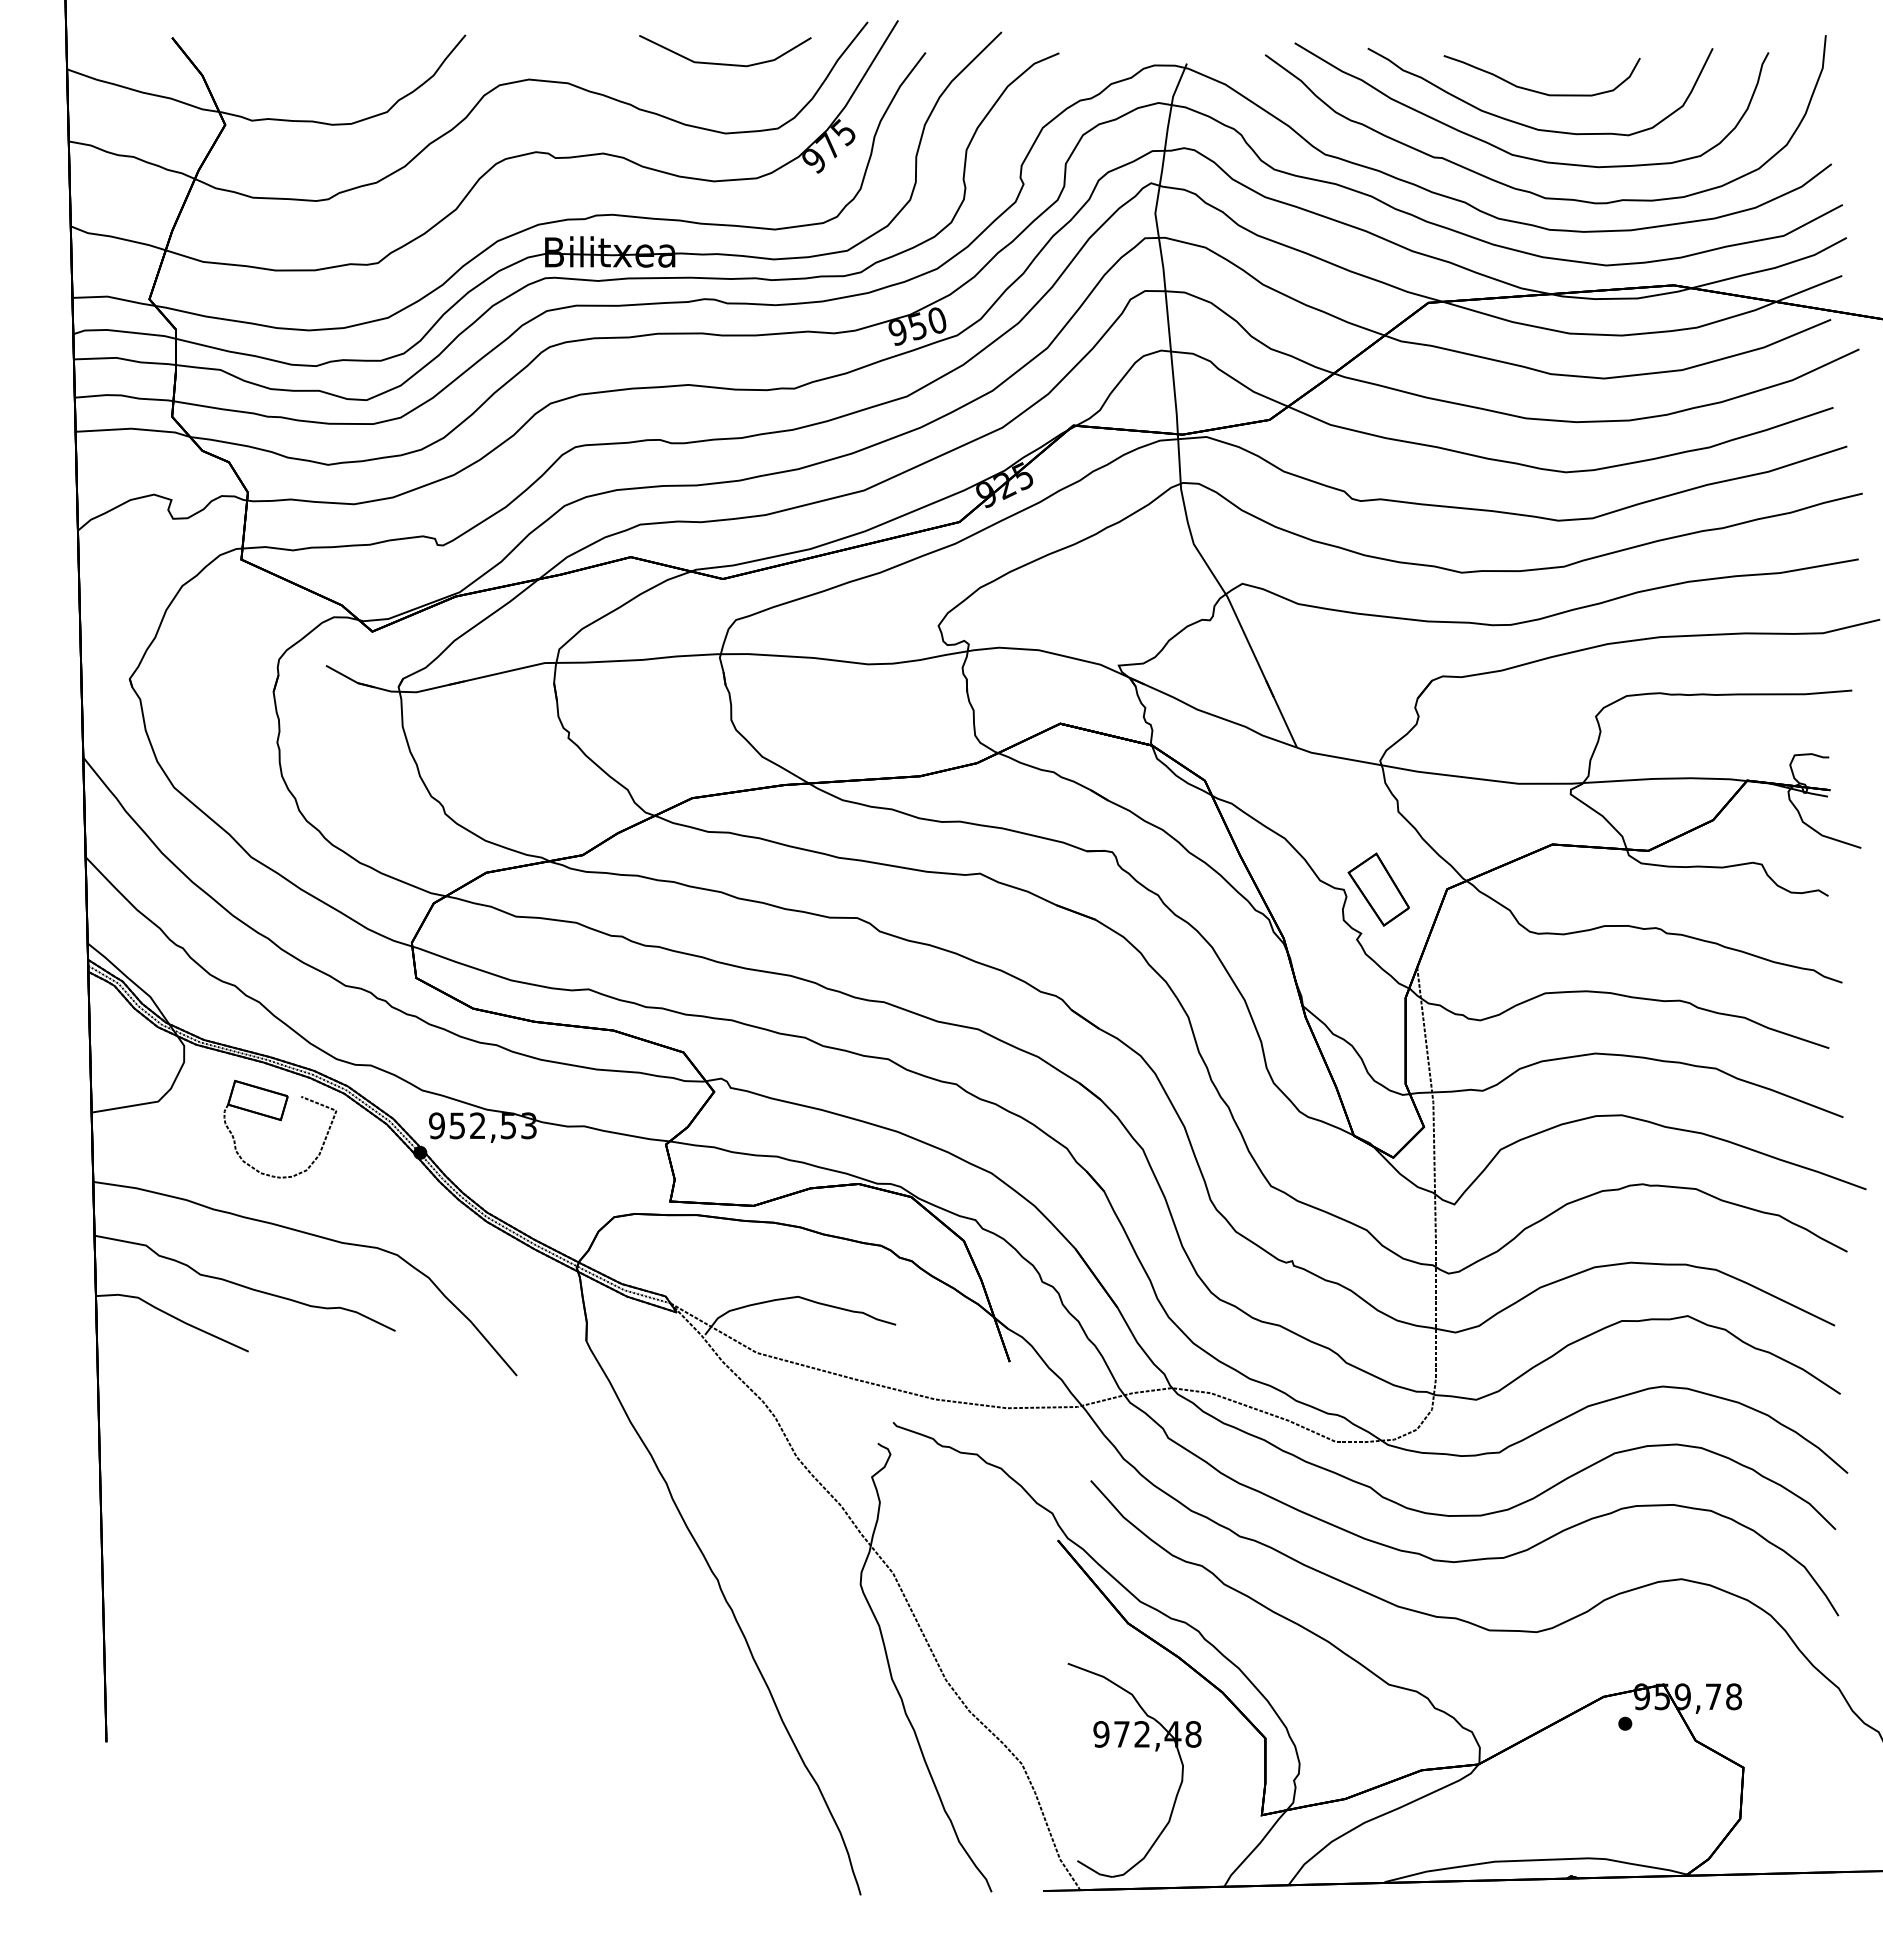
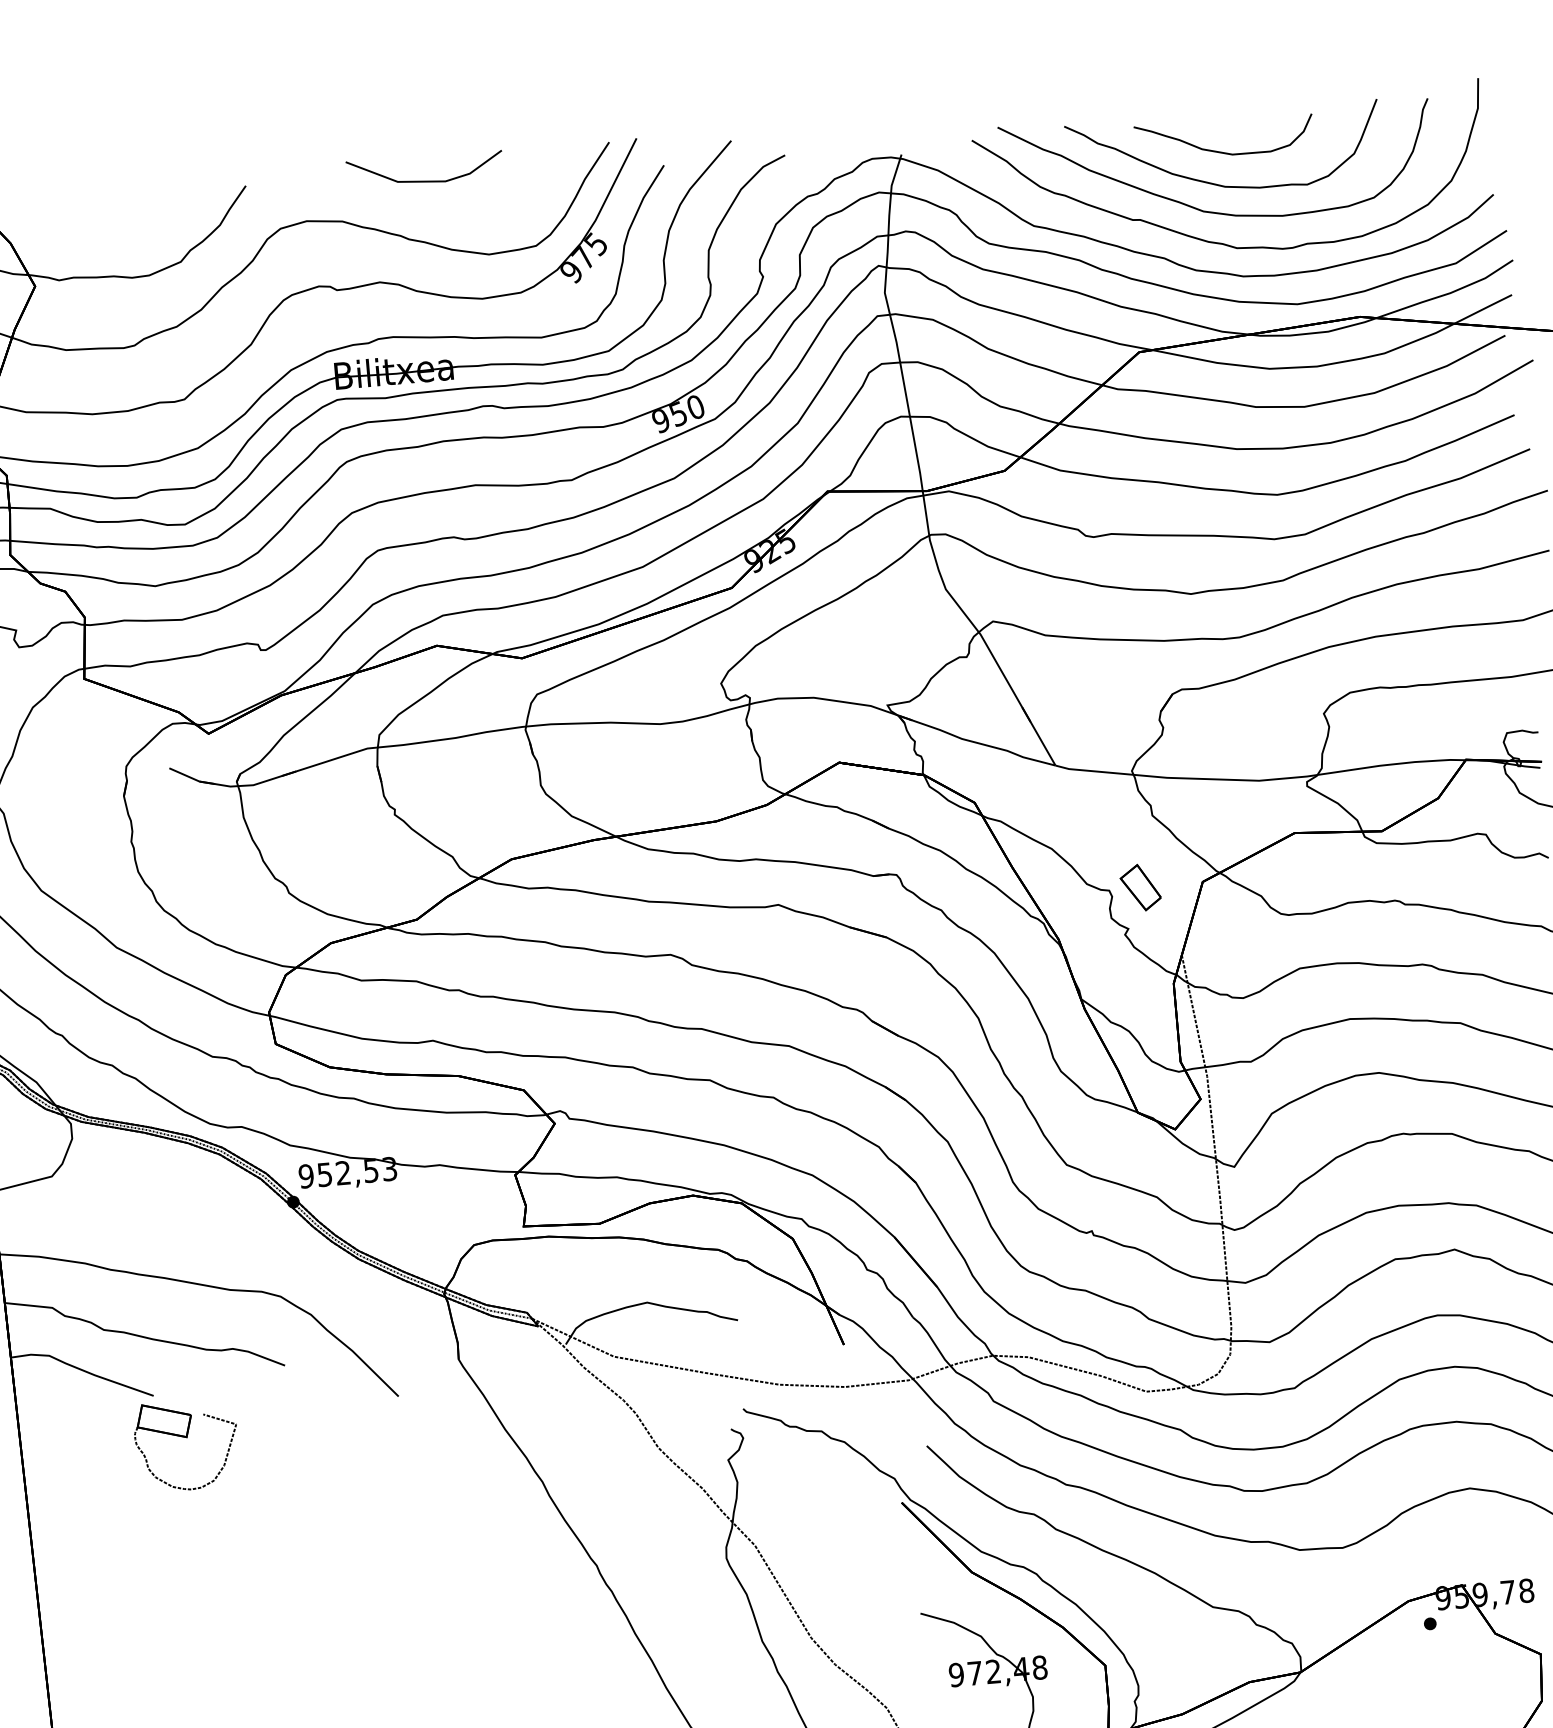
line: (725, 63) -> (426, 180), moved
part: (1378, 889) -> (1140, 887), size x0.7
part: (281, 1121) -> (187, 1438), moved

